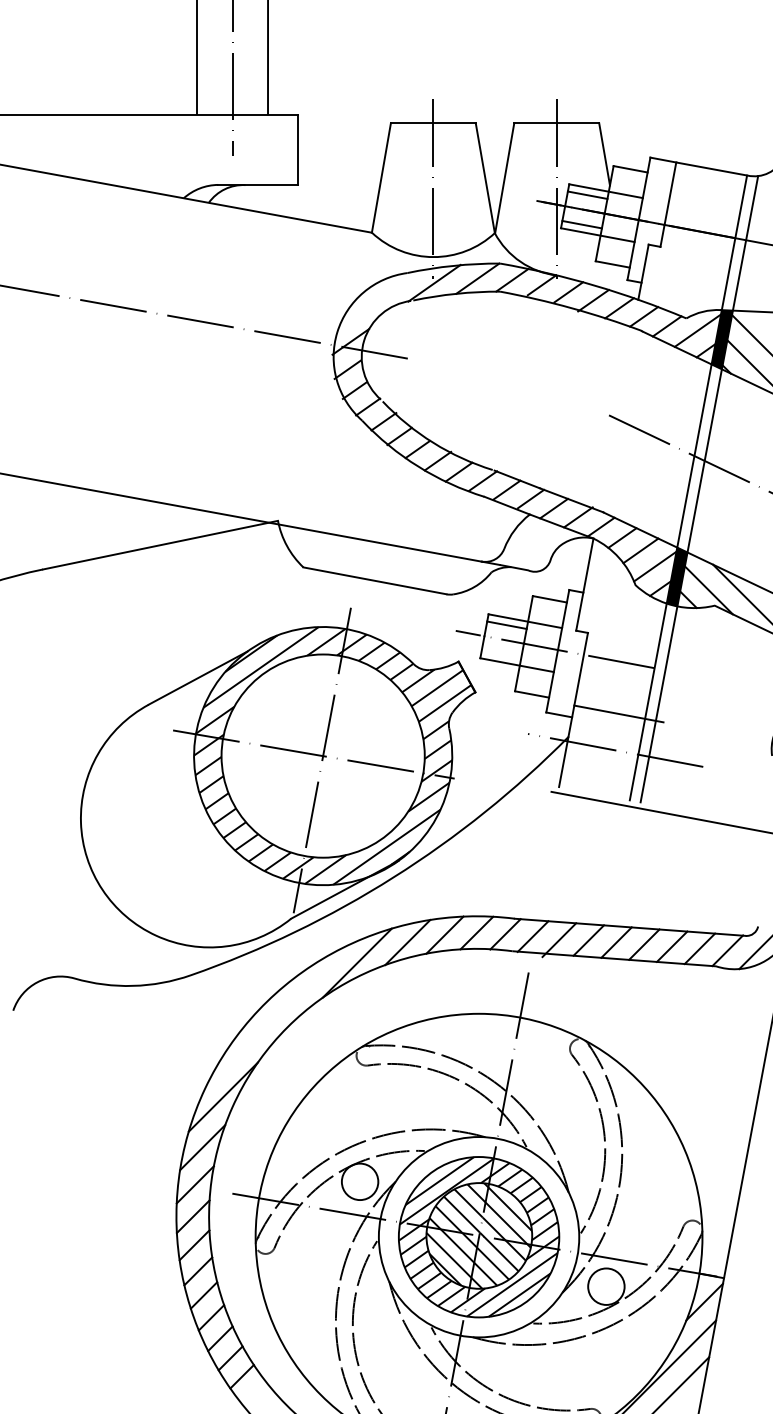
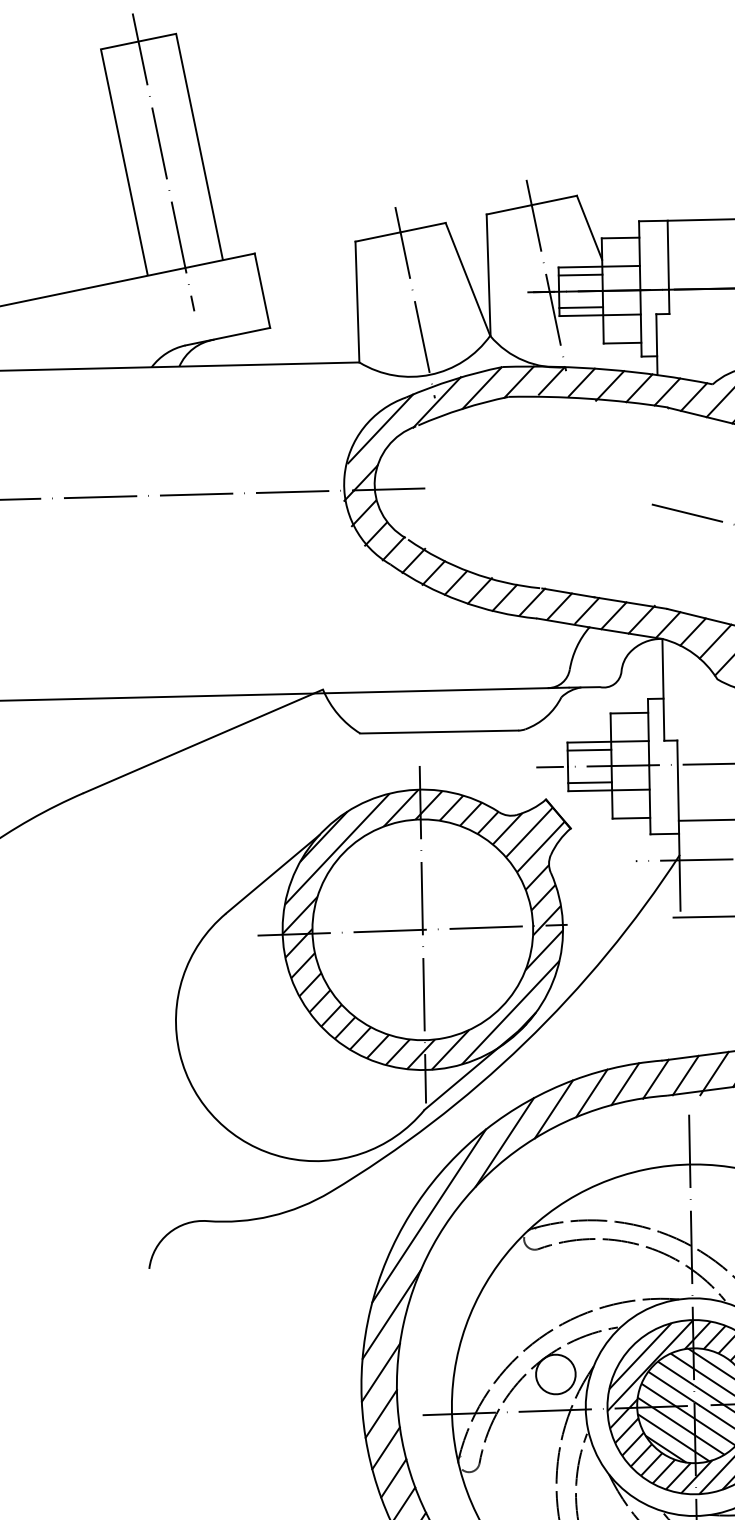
line: (378, 296) -> (380, 428), added
line: (501, 654) -> (590, 782), added
line: (275, 1014) -> (429, 1215), added

